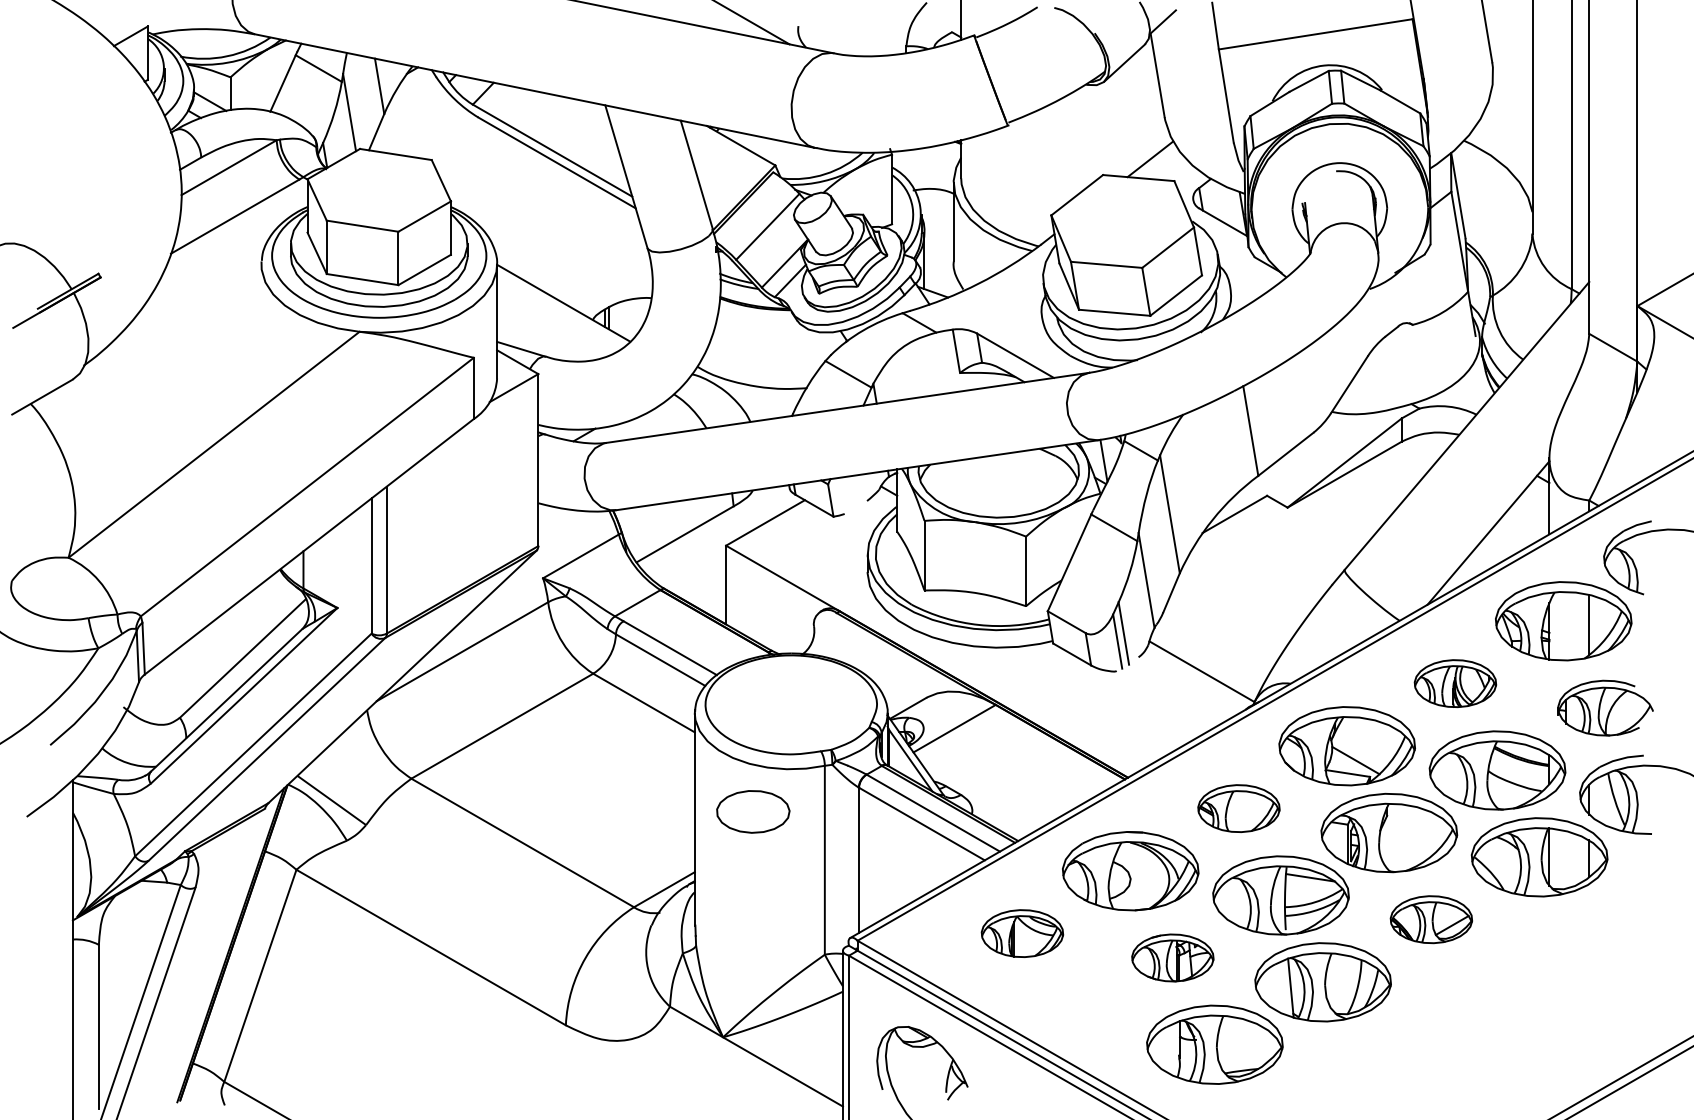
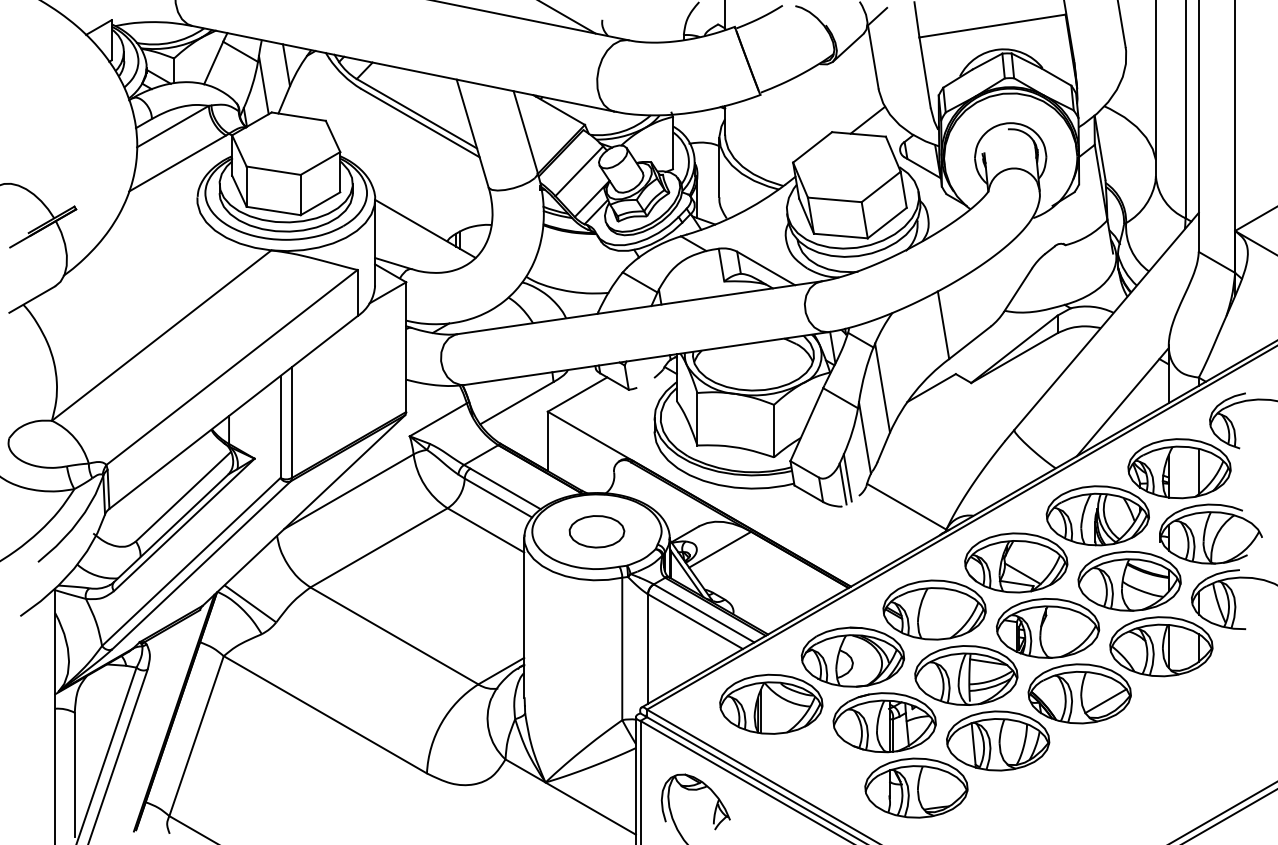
part: (1455, 683) -> (1097, 515), size x1.67
part: (1605, 708) -> (1211, 534), size x1.43
part: (1238, 808) -> (934, 609), size x1.67
part: (753, 811) -> (597, 531), moved
part: (1431, 919) -> (1079, 693), size x1.67
part: (1022, 933) -> (771, 704), size x1.67
part: (1172, 957) -> (884, 722), size x1.67

